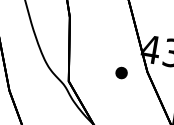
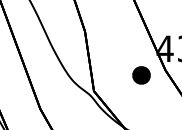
part: (121, 72) -> (141, 74), size x1.6

